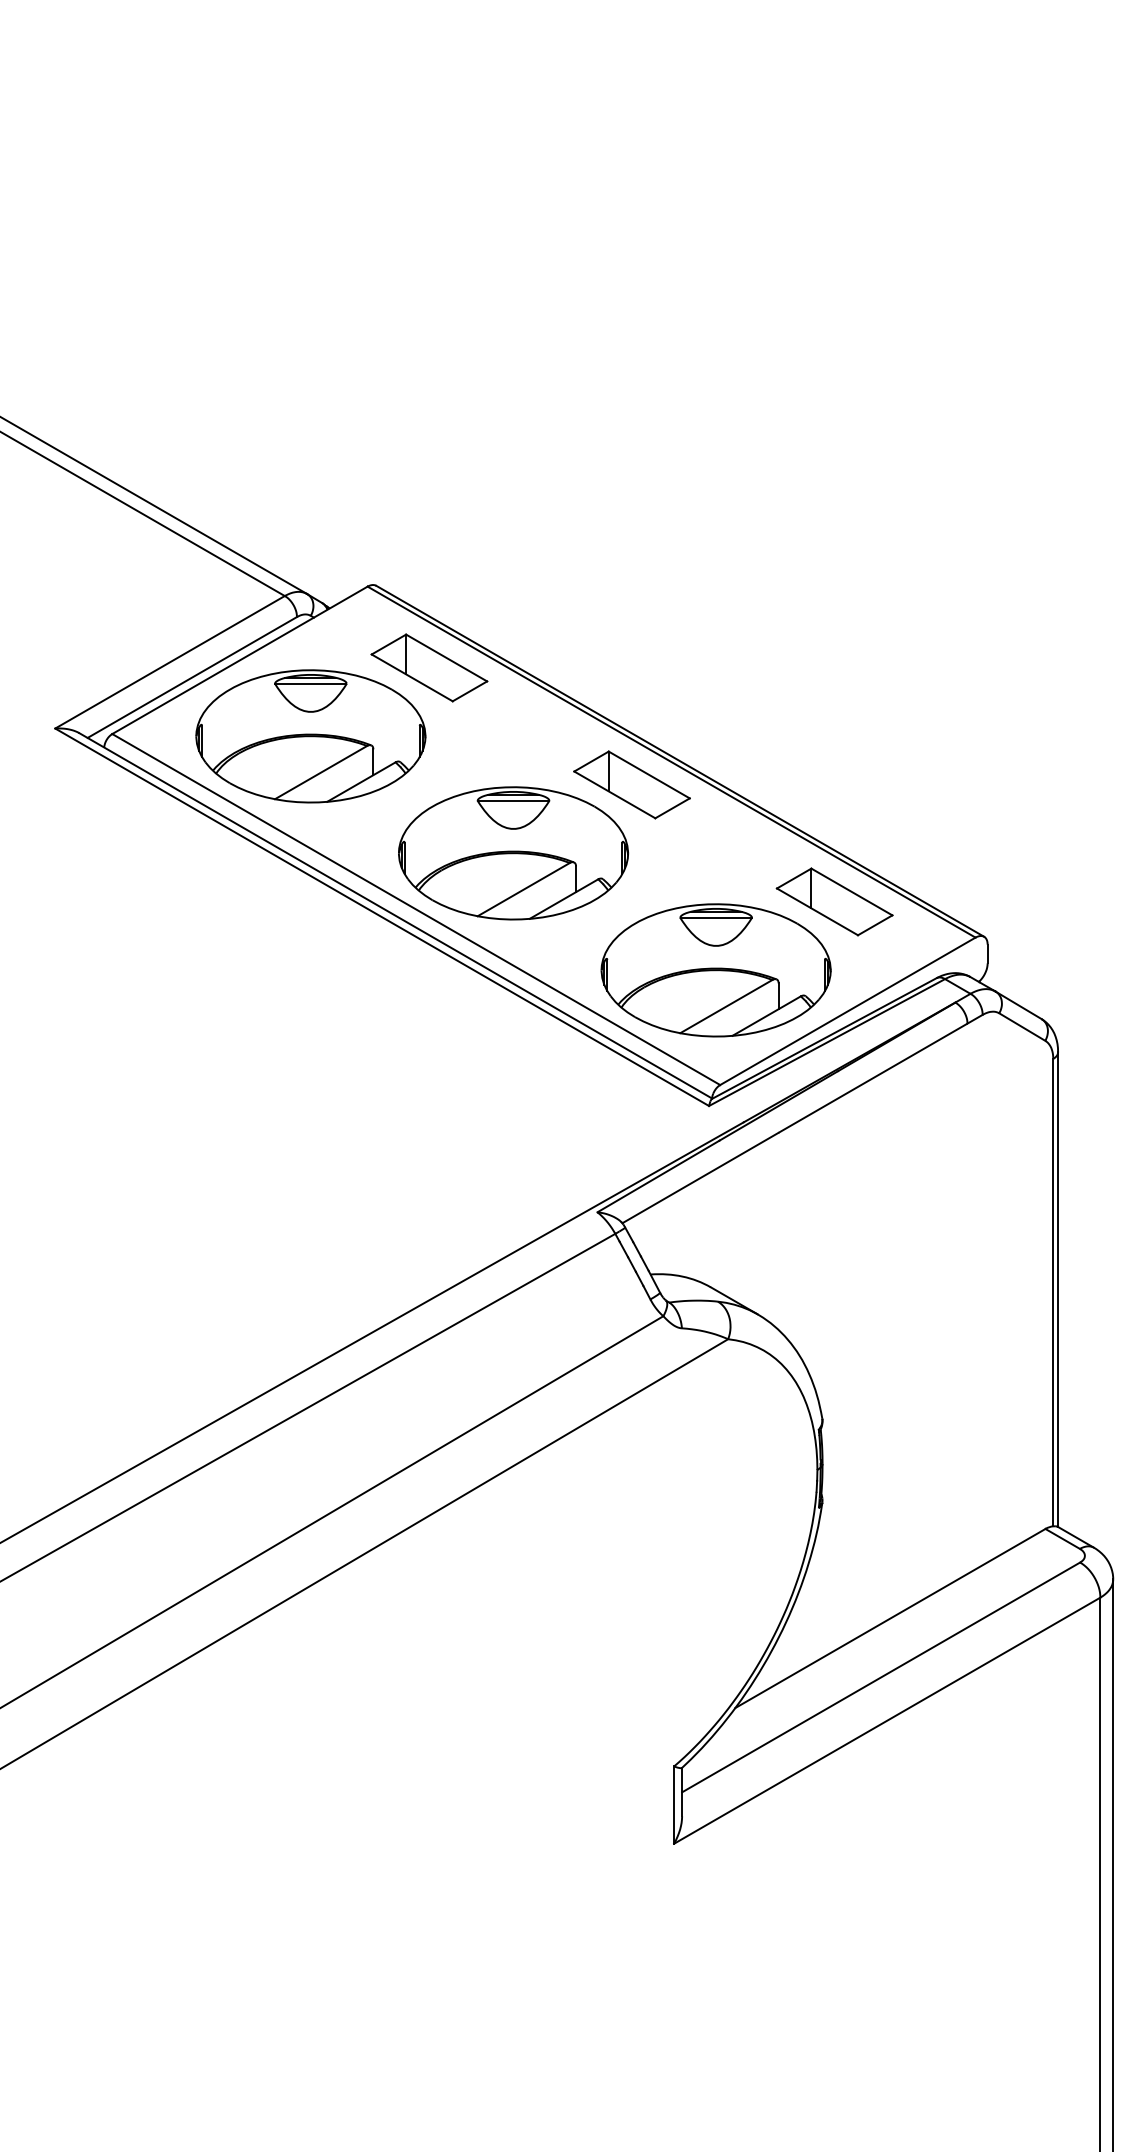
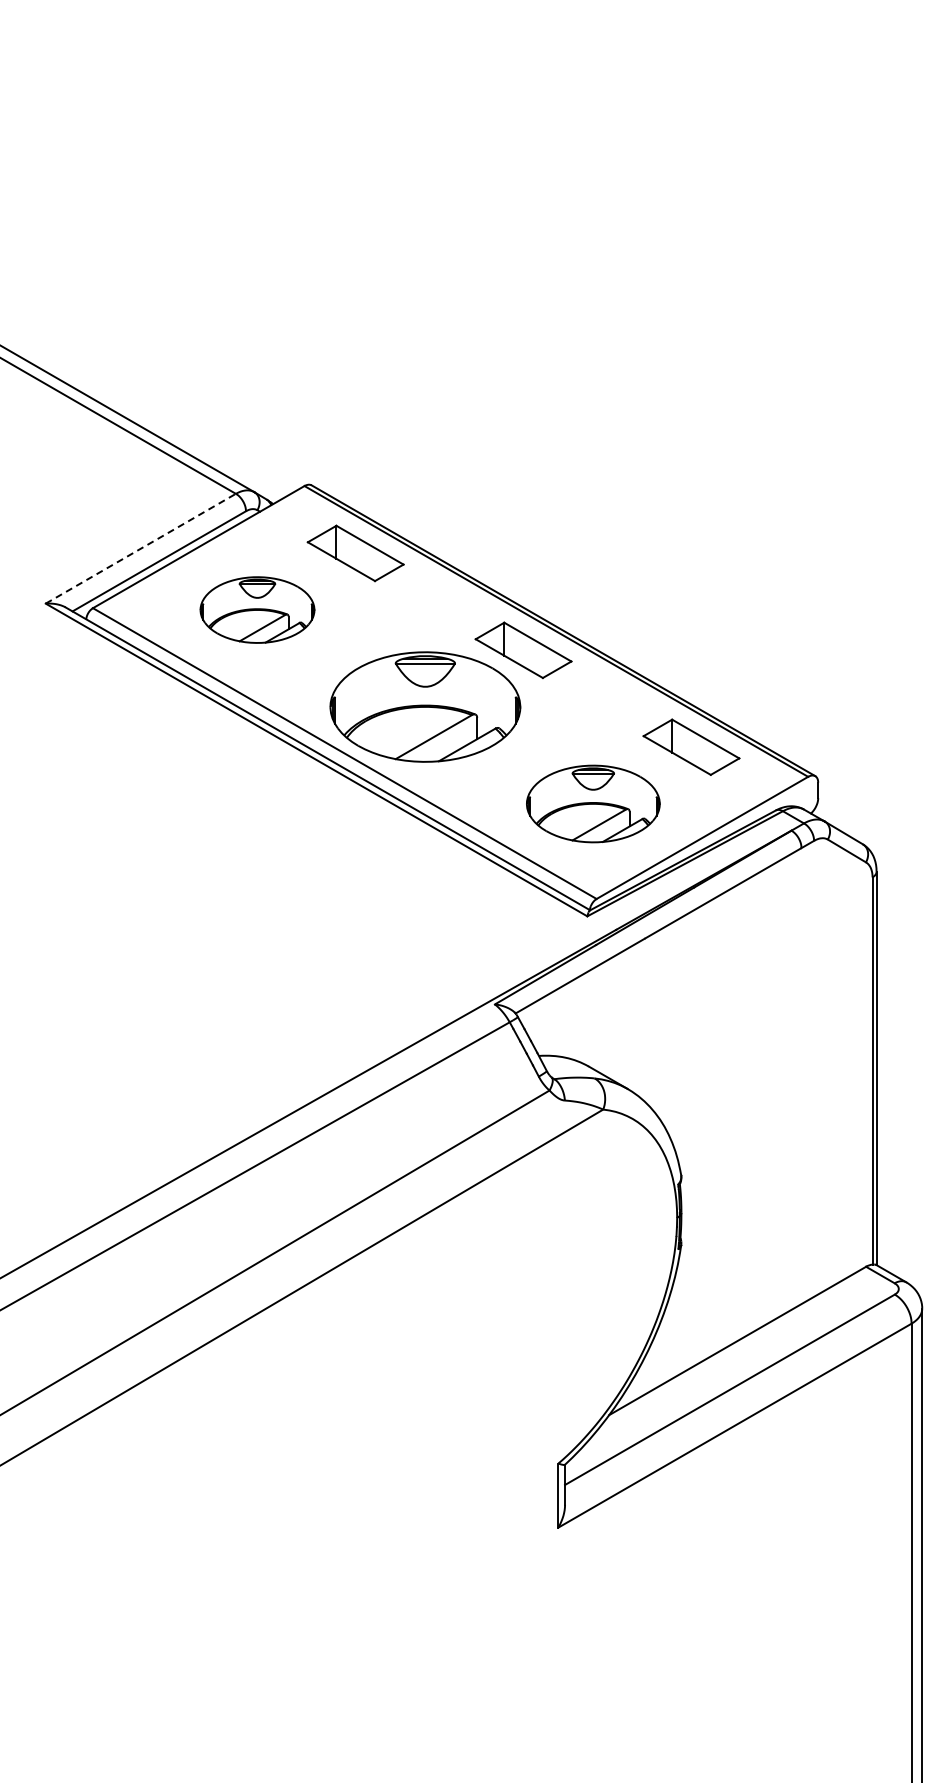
line: (169, 661) -> (140, 548), solid -> dashed
part: (310, 735) -> (257, 609), size x0.6
part: (716, 969) -> (593, 803), size x0.7

